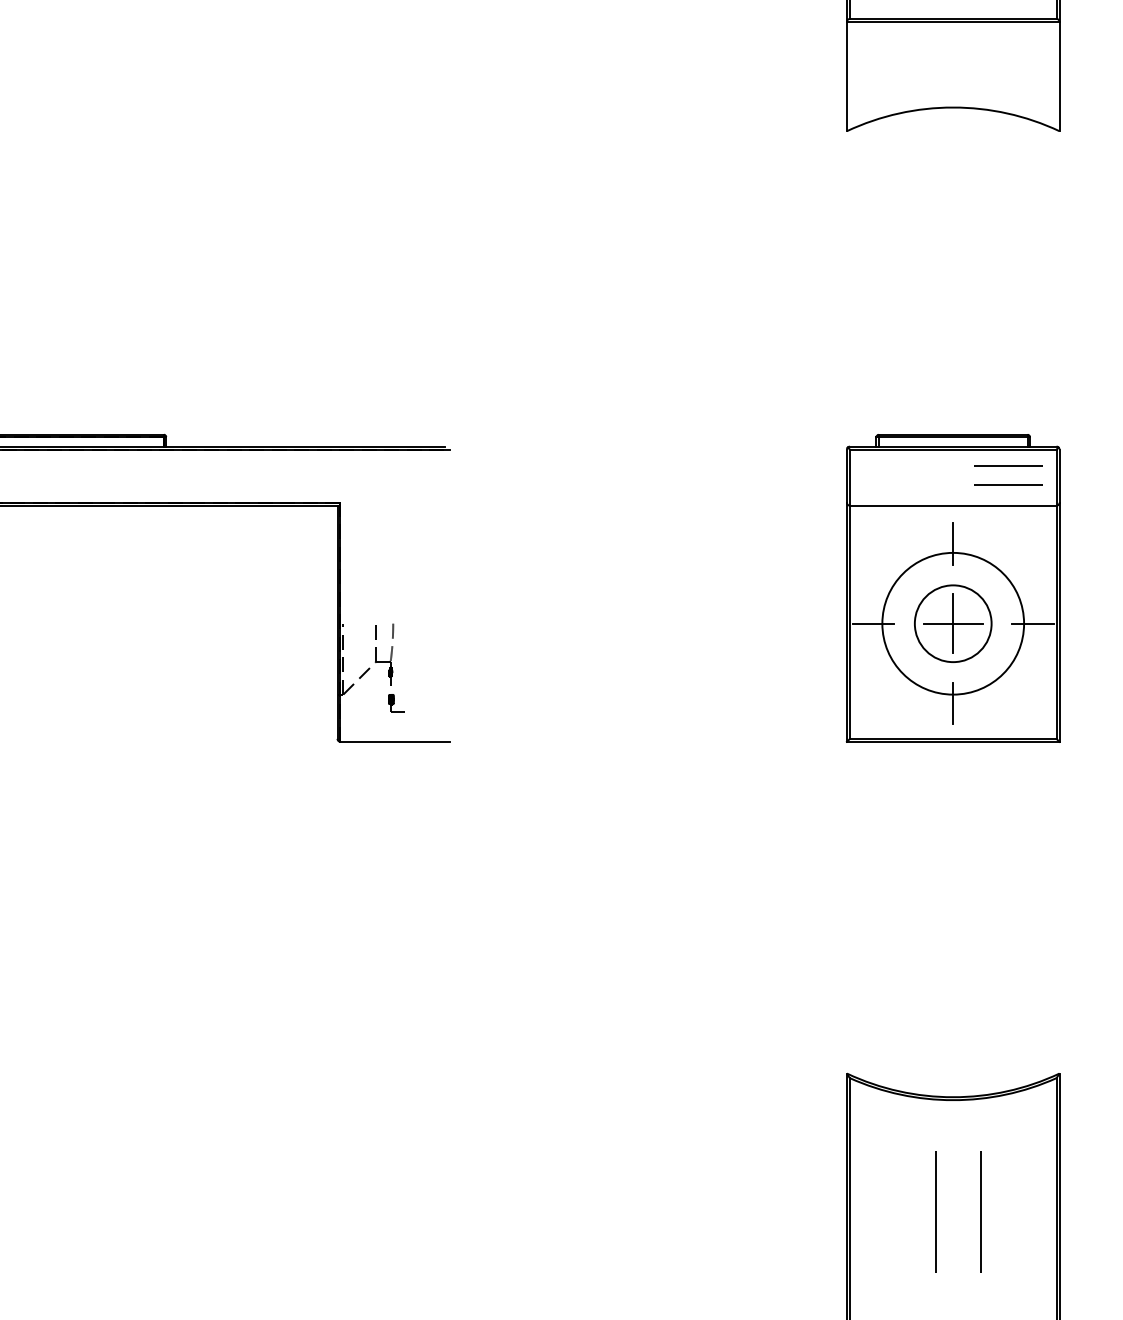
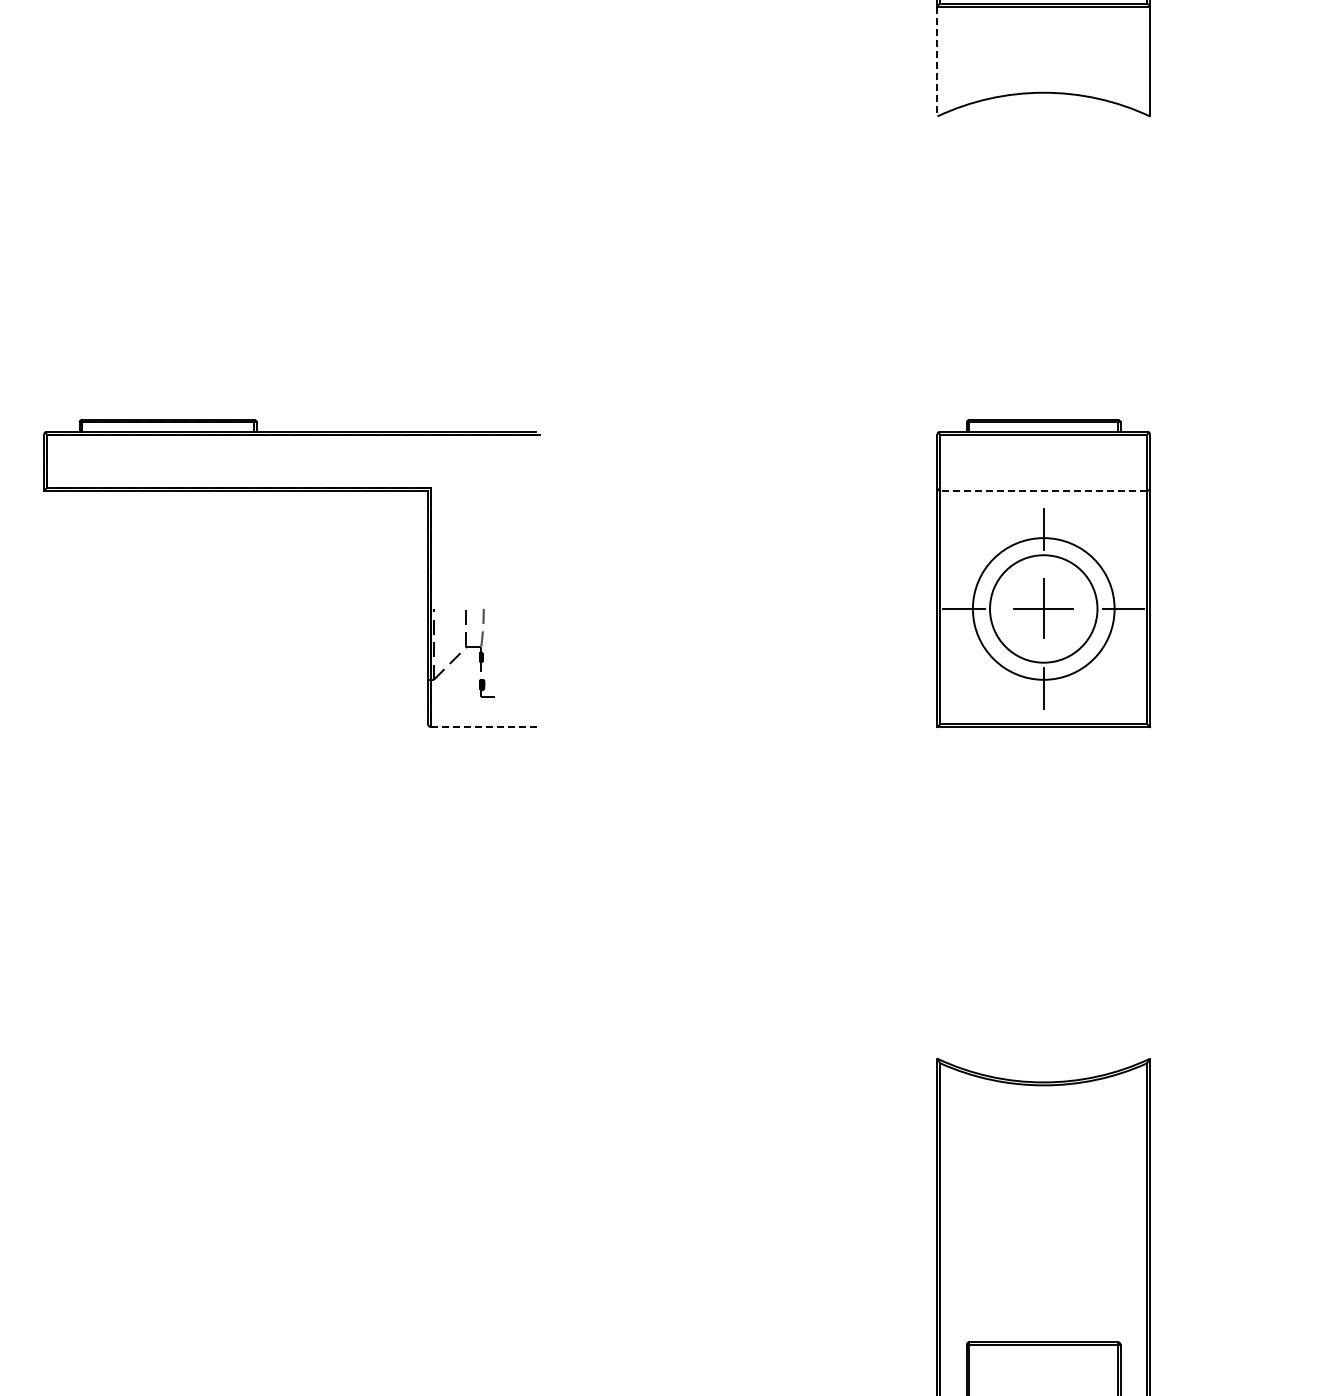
line: (846, 76) -> (937, 61), solid -> dashed
line: (1007, 466) -> (1098, 451), removed
line: (1008, 484) -> (1099, 469), removed
line: (952, 505) -> (1043, 490), solid -> dashed
circle: (952, 623) -> (1043, 608), size x1.4
line: (394, 742) -> (485, 727), solid -> dashed
line: (935, 1212) -> (1026, 1197), removed
line: (980, 1212) -> (1071, 1197), removed

